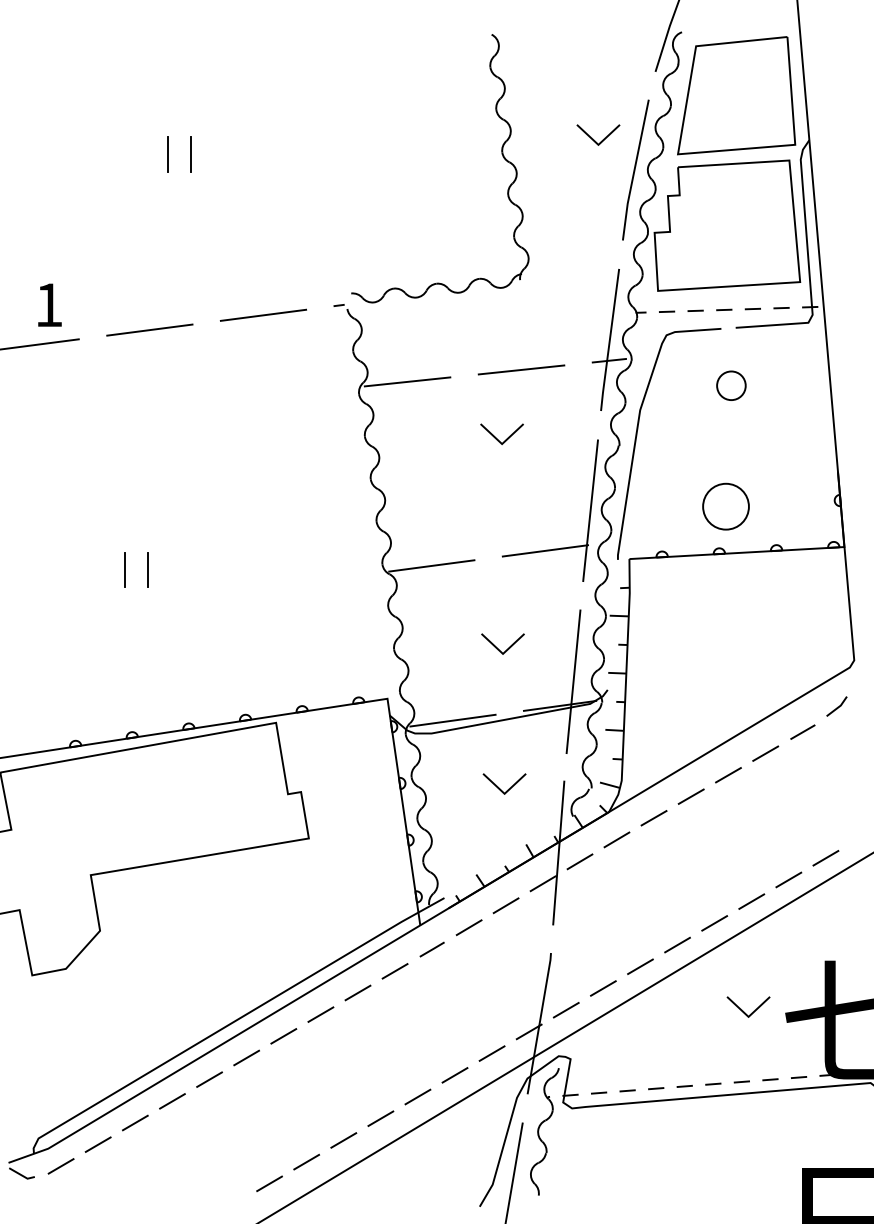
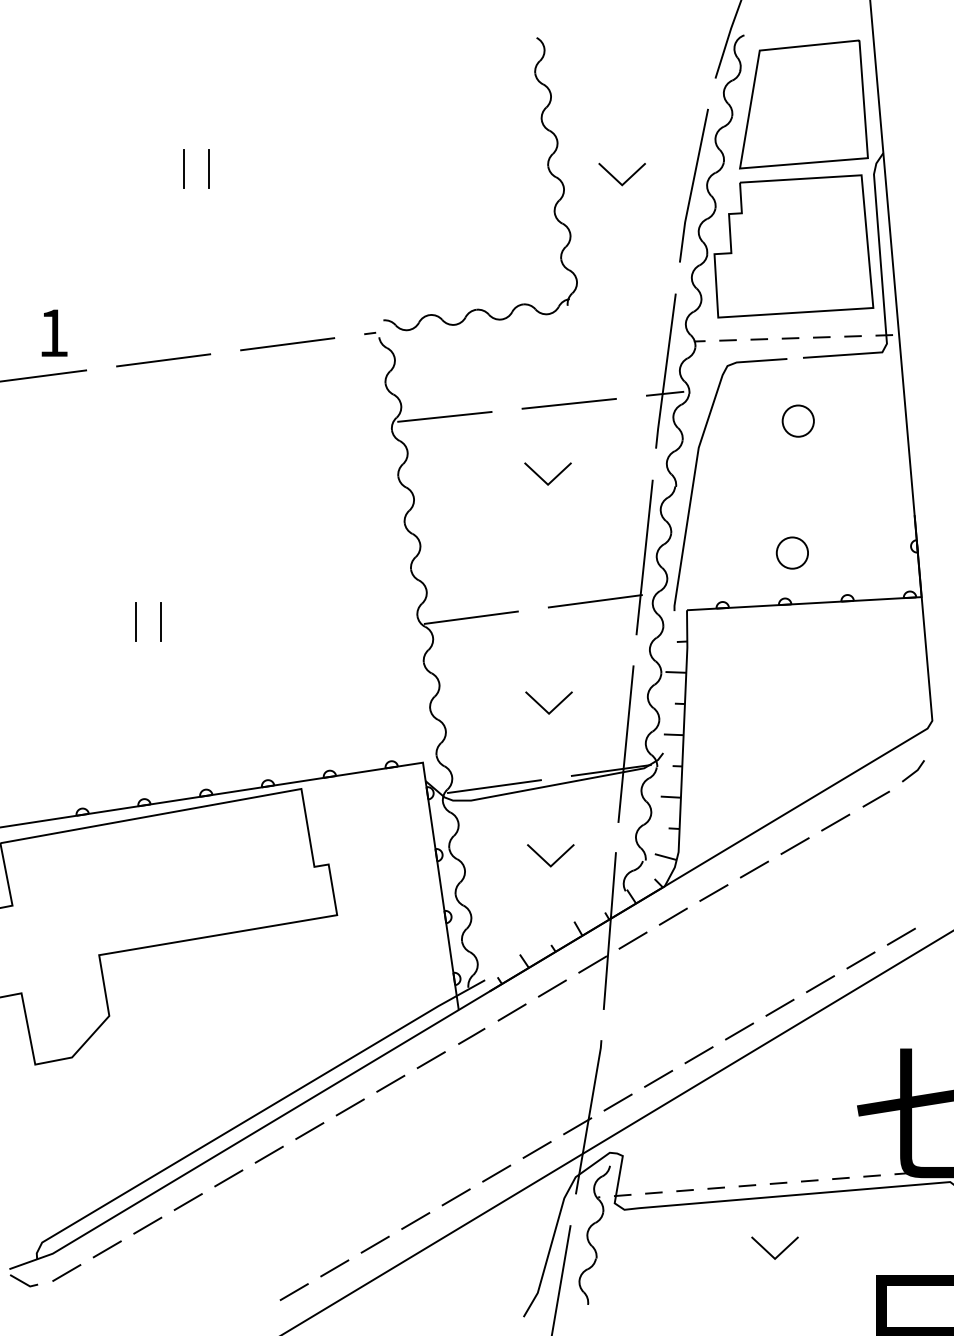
line: (593, 138) -> (616, 178), moved
circle: (726, 506) -> (792, 552), size x0.62
line: (743, 1011) -> (769, 1252), moved

